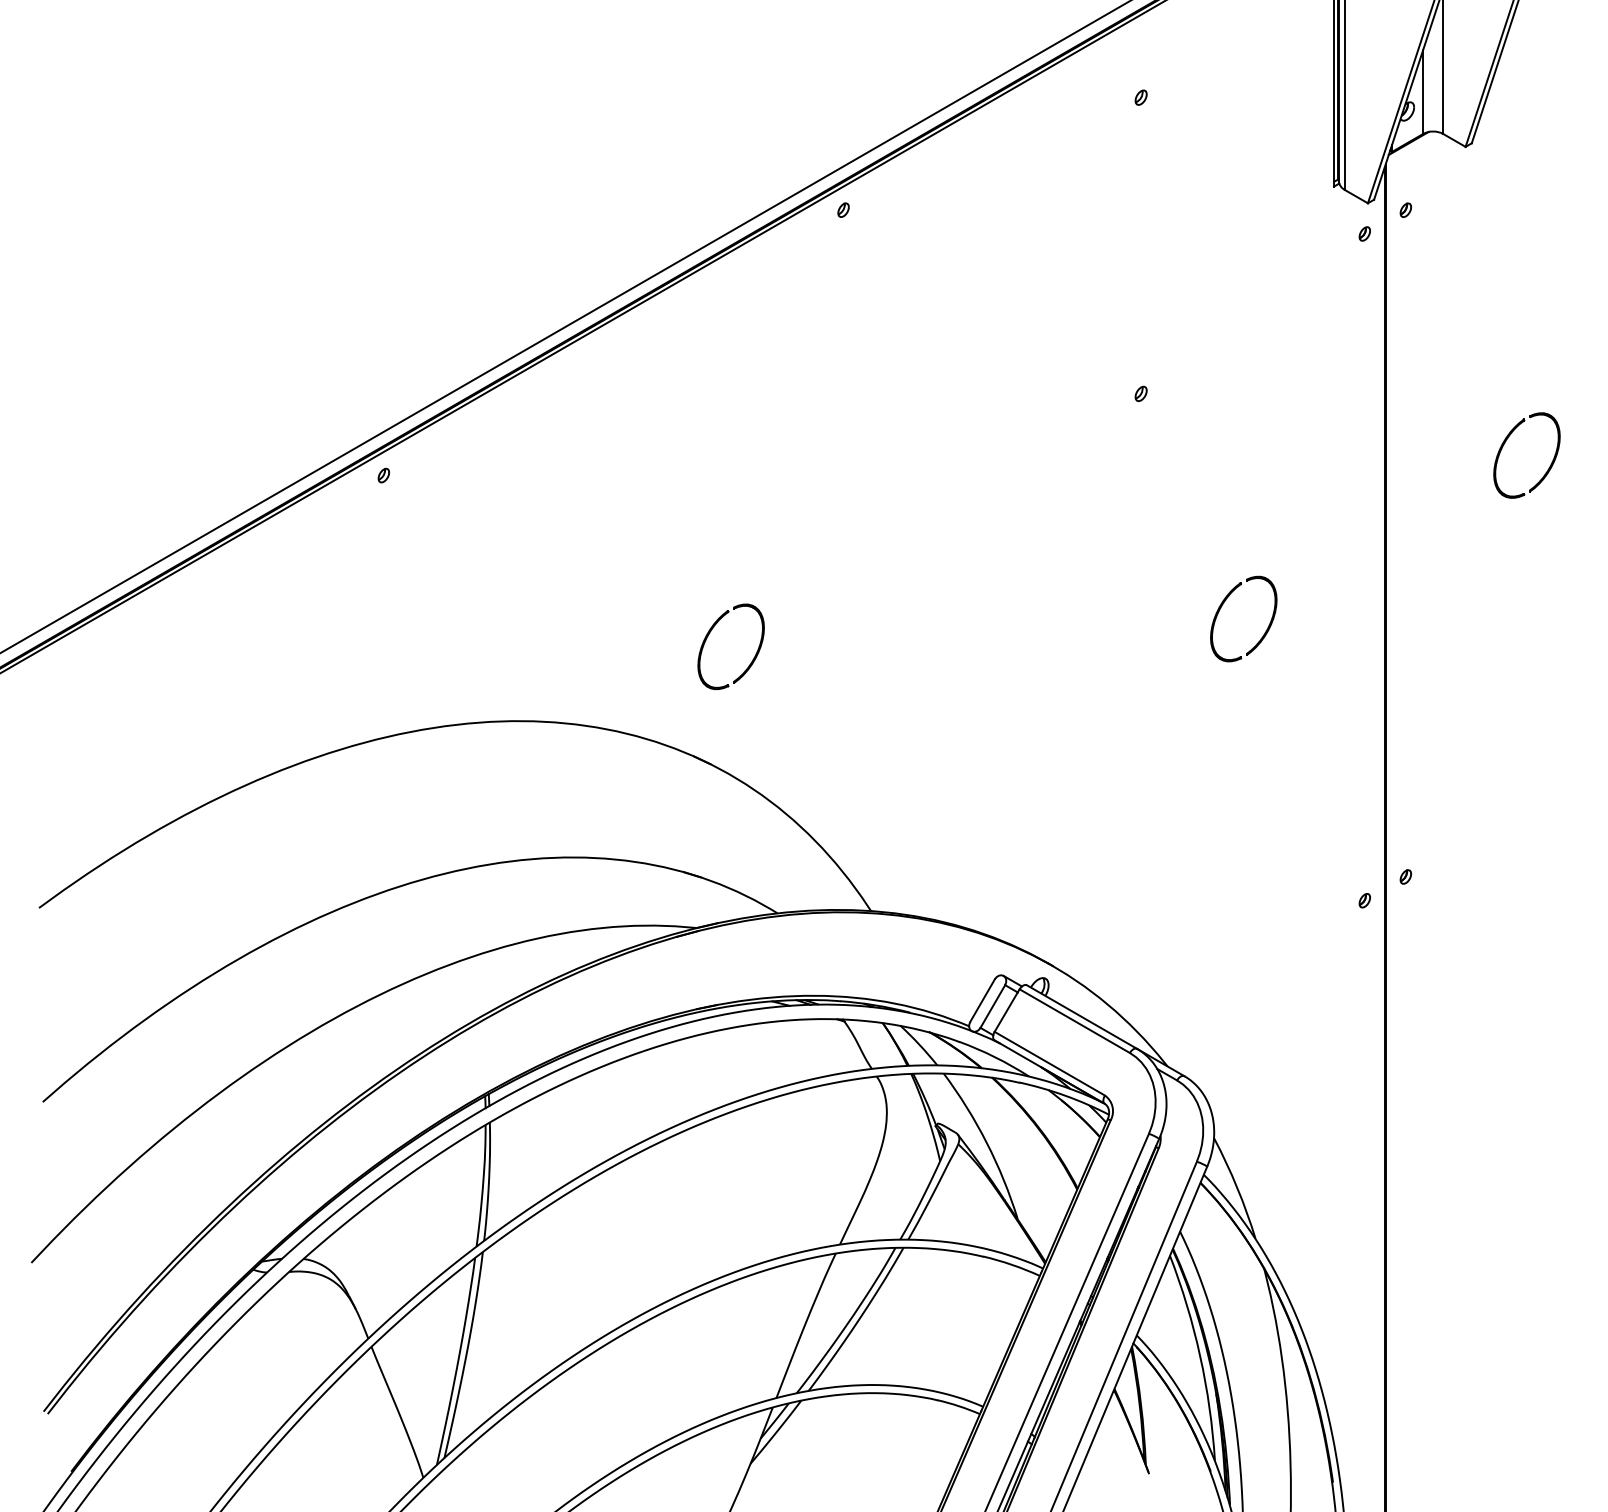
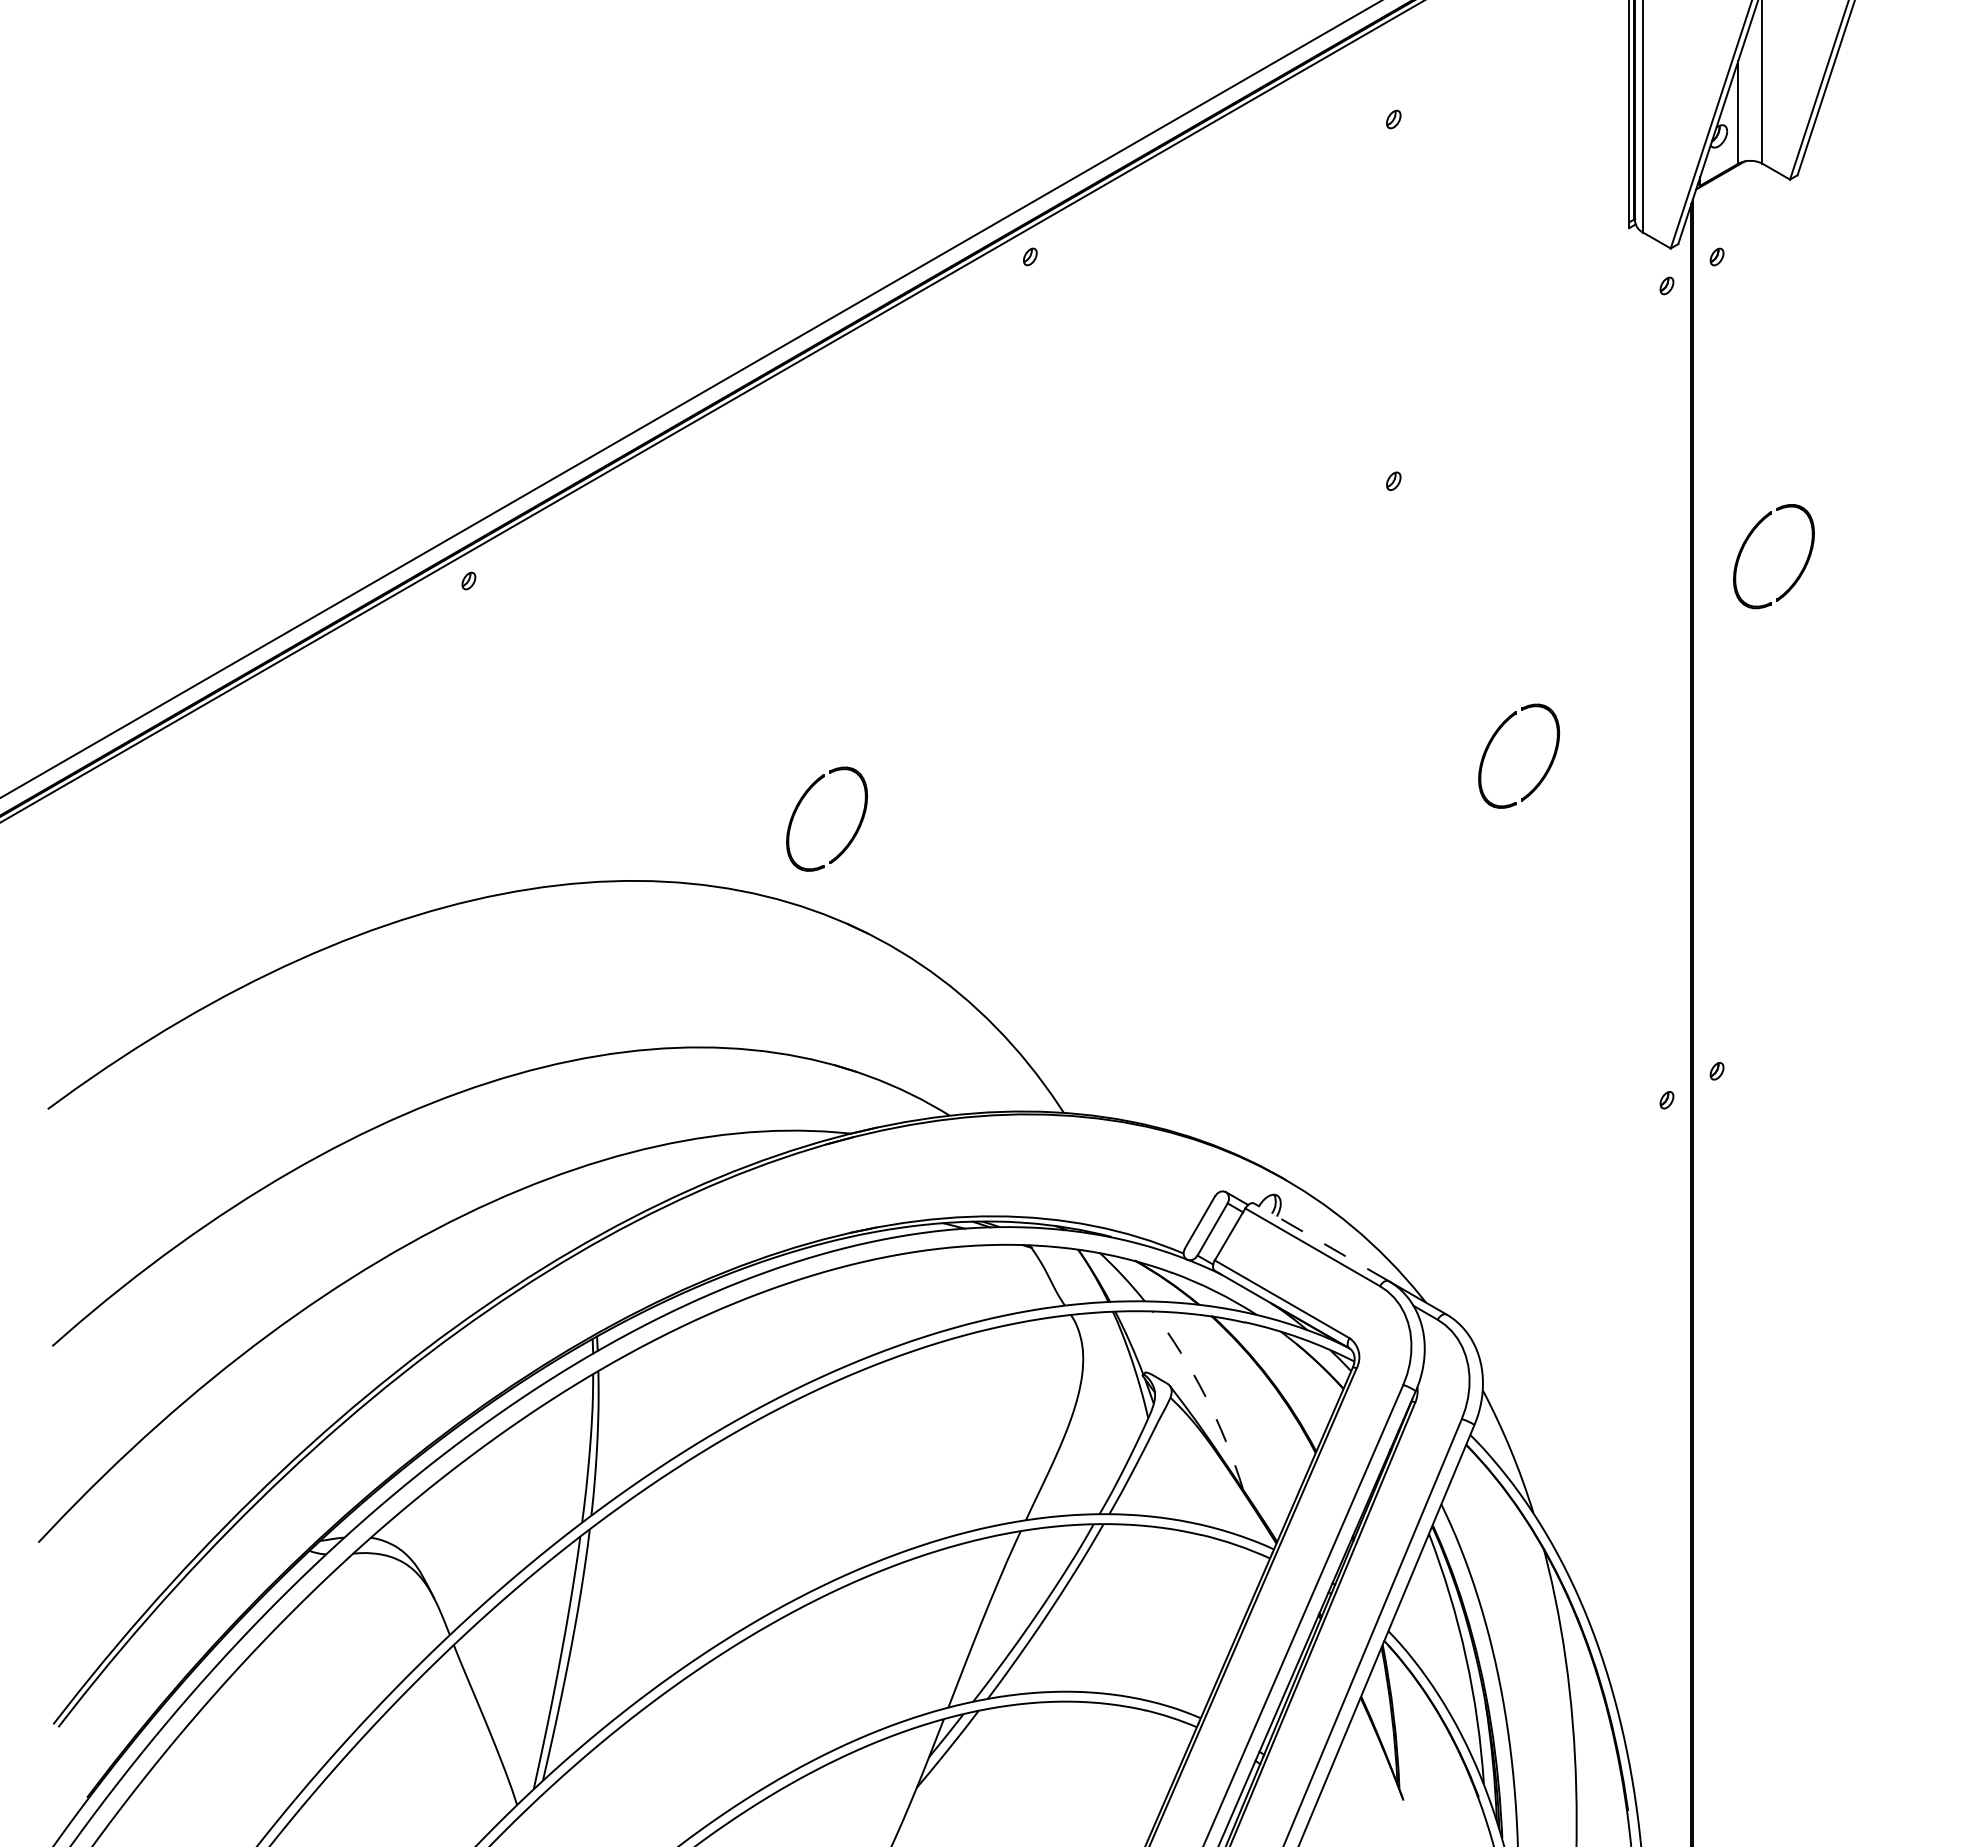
part: (1504, 444) -> (1746, 543), moved
part: (709, 634) -> (800, 804), moved
line: (1081, 1017) -> (1321, 1242), solid -> dashed
arc: (987, 1143) -> (1205, 1396), solid -> dashed

